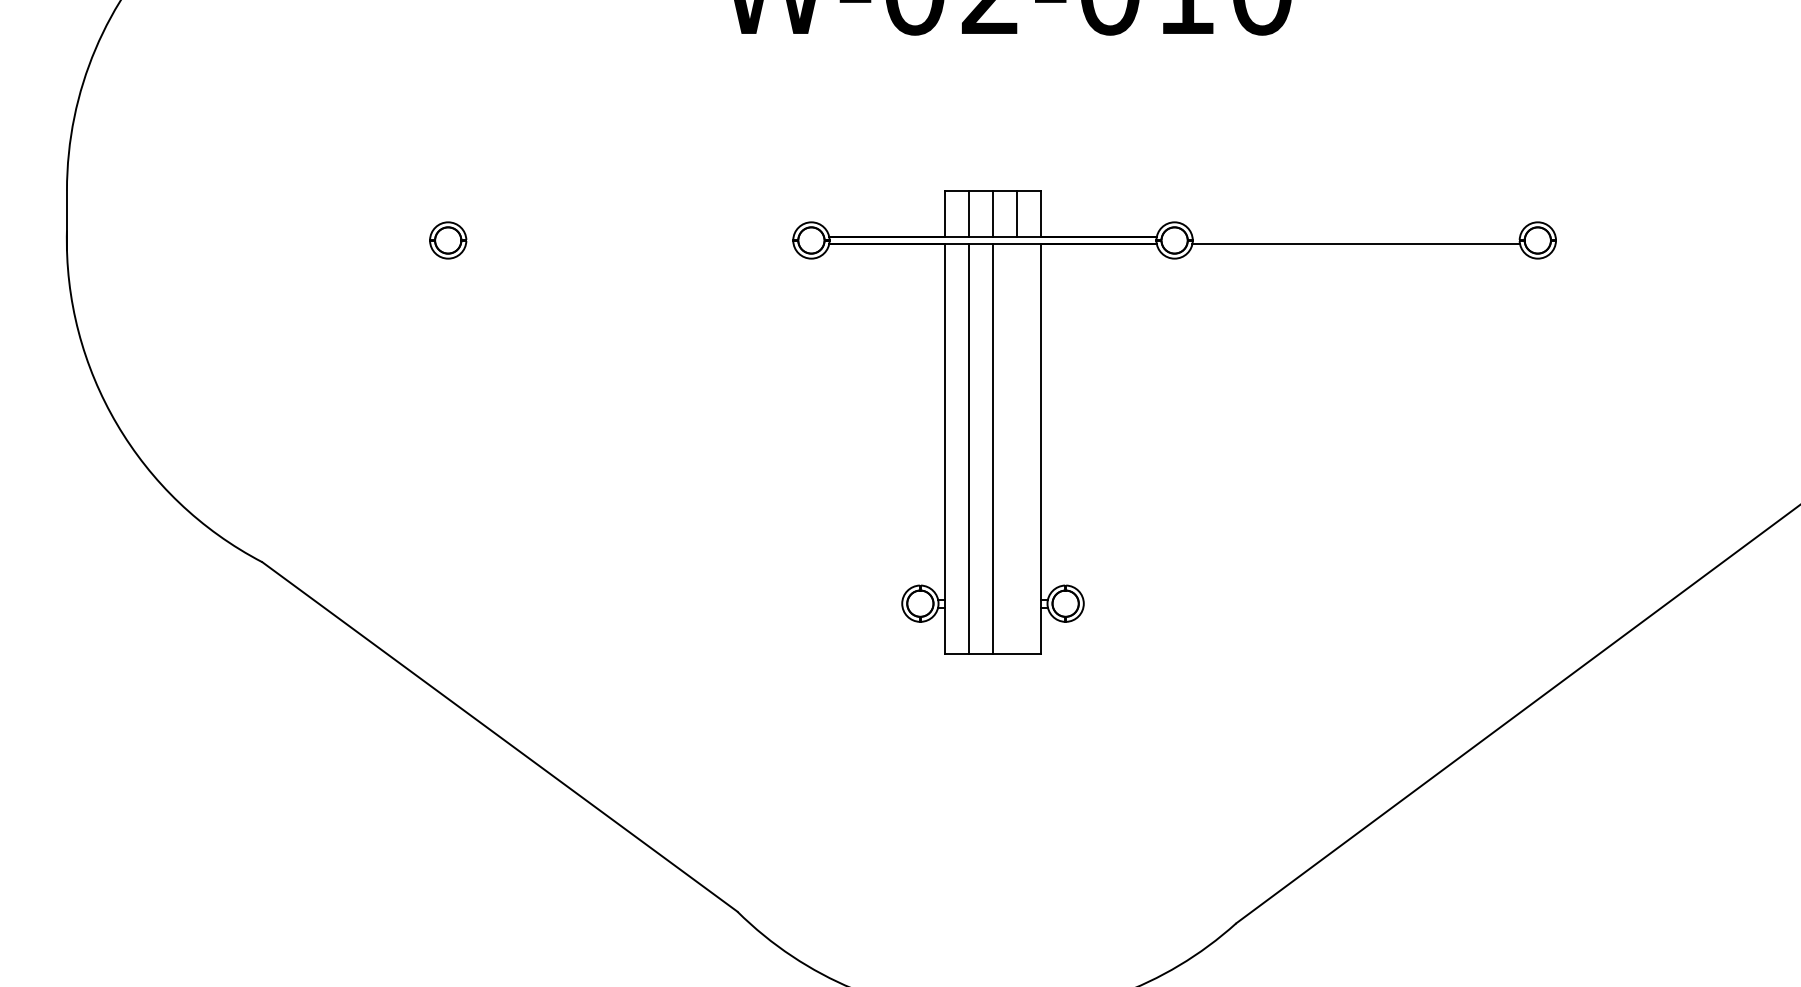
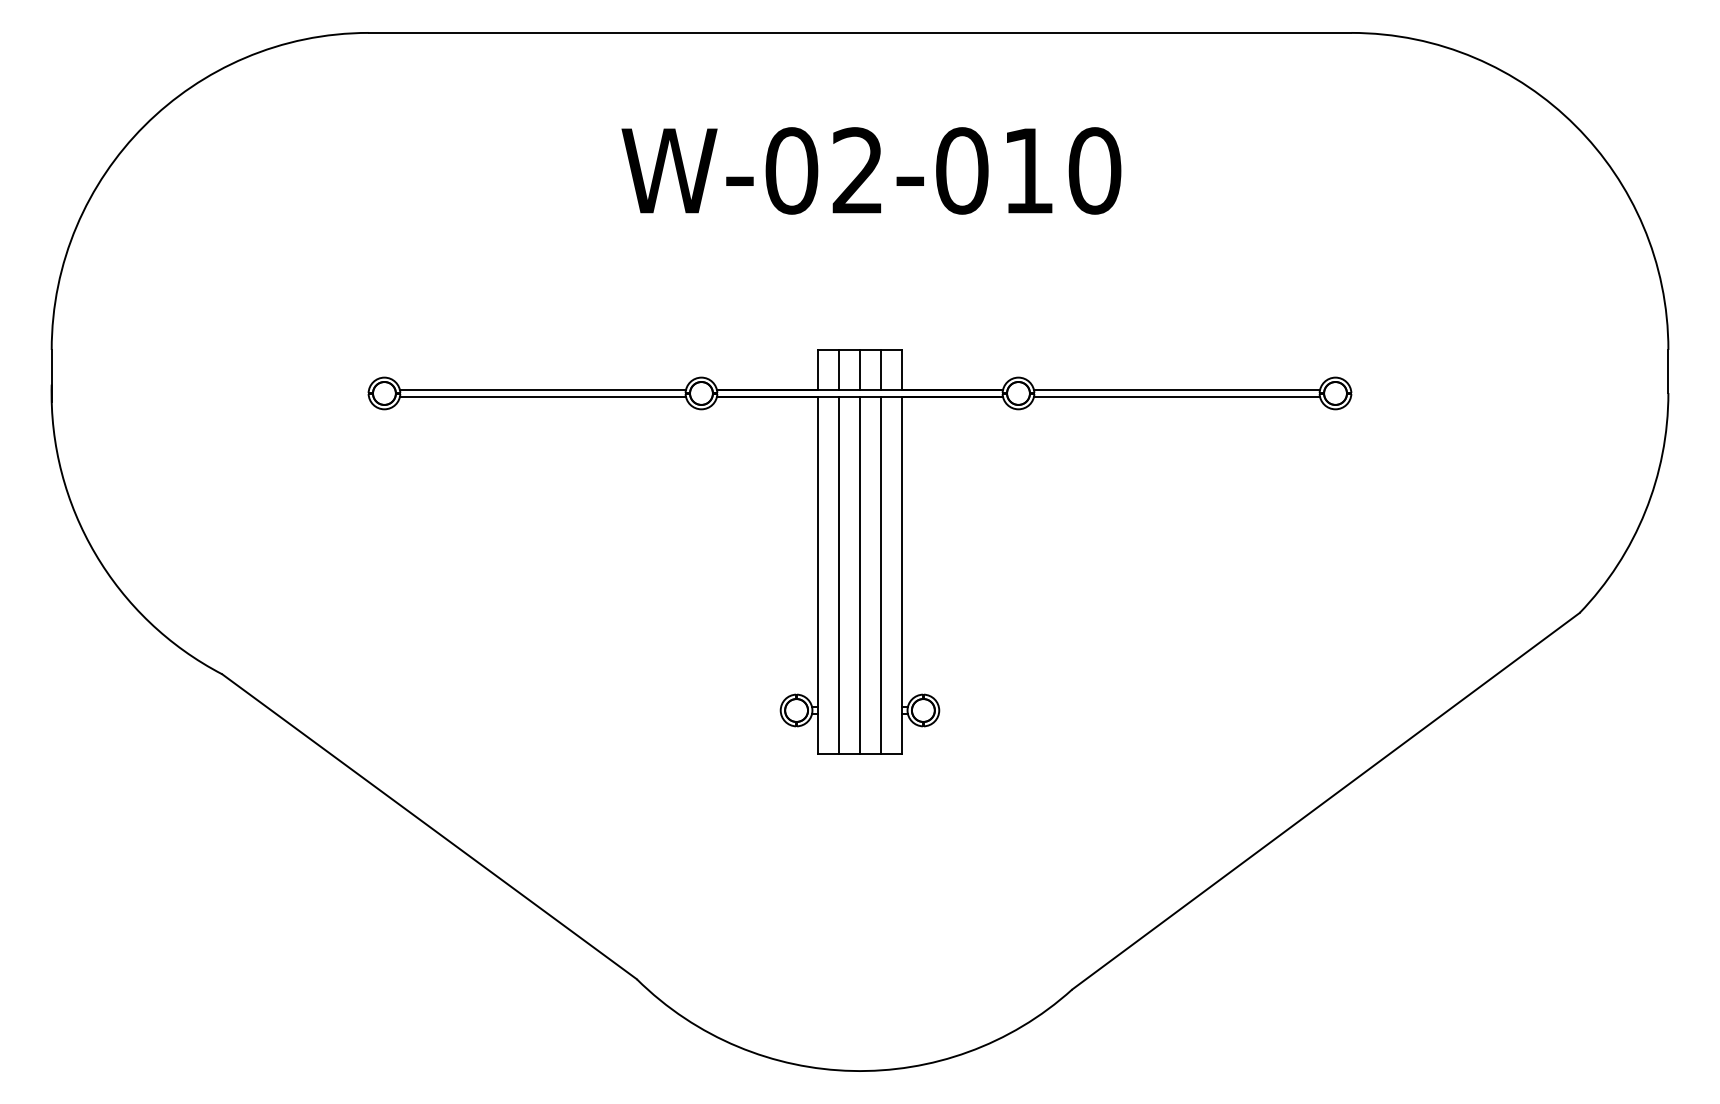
line: (629, 237) -> (542, 390), added
line: (1355, 237) -> (1176, 390), added
line: (629, 243) -> (542, 396), added
line: (1017, 449) -> (881, 575), added

